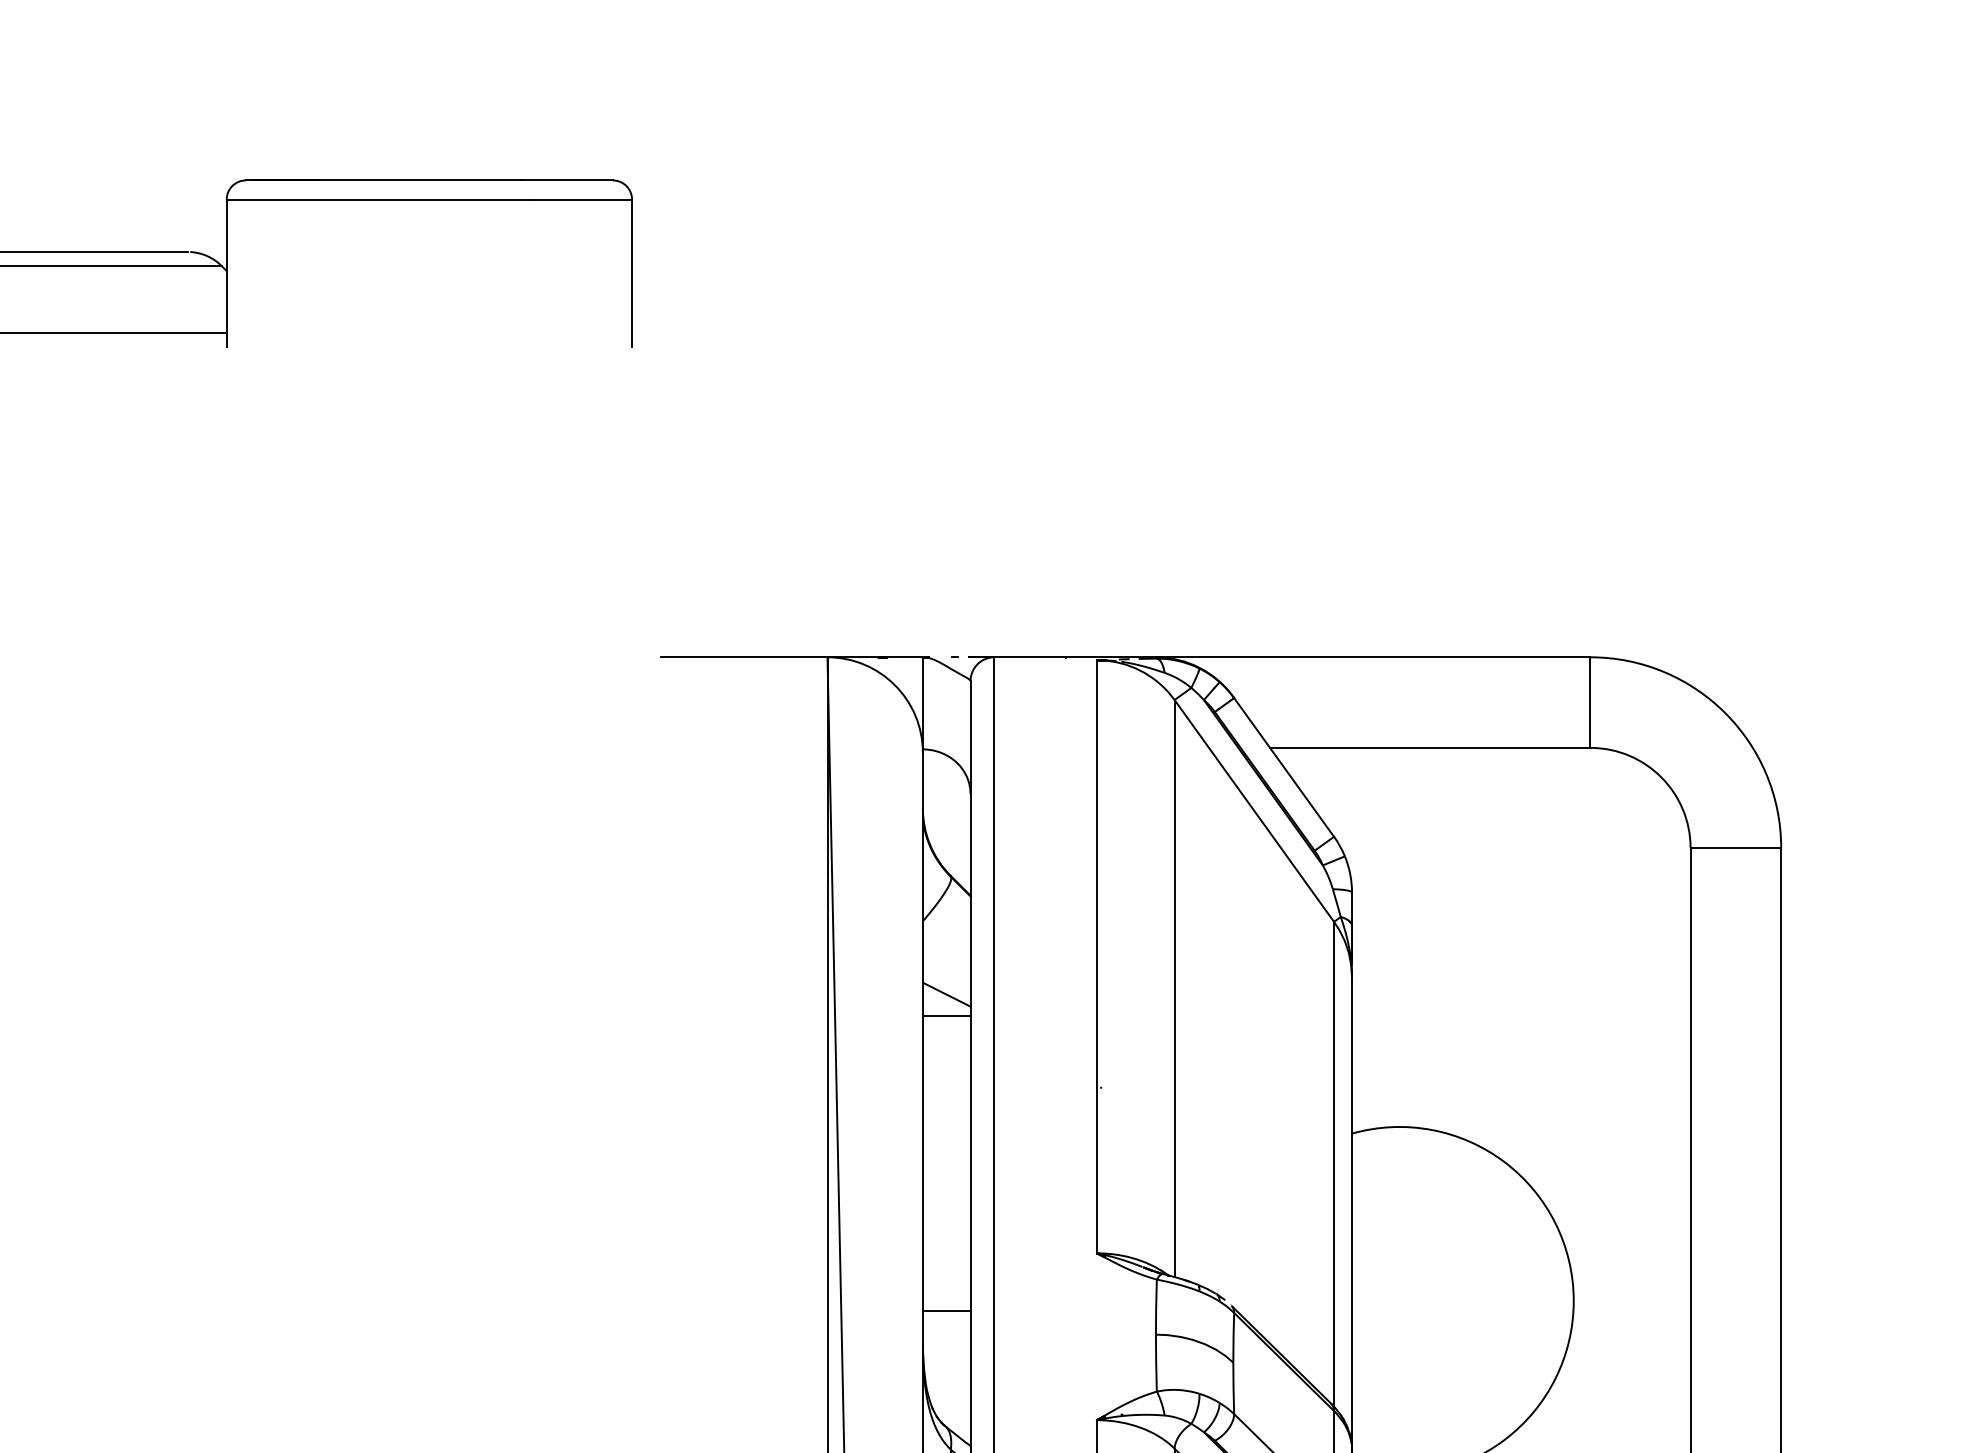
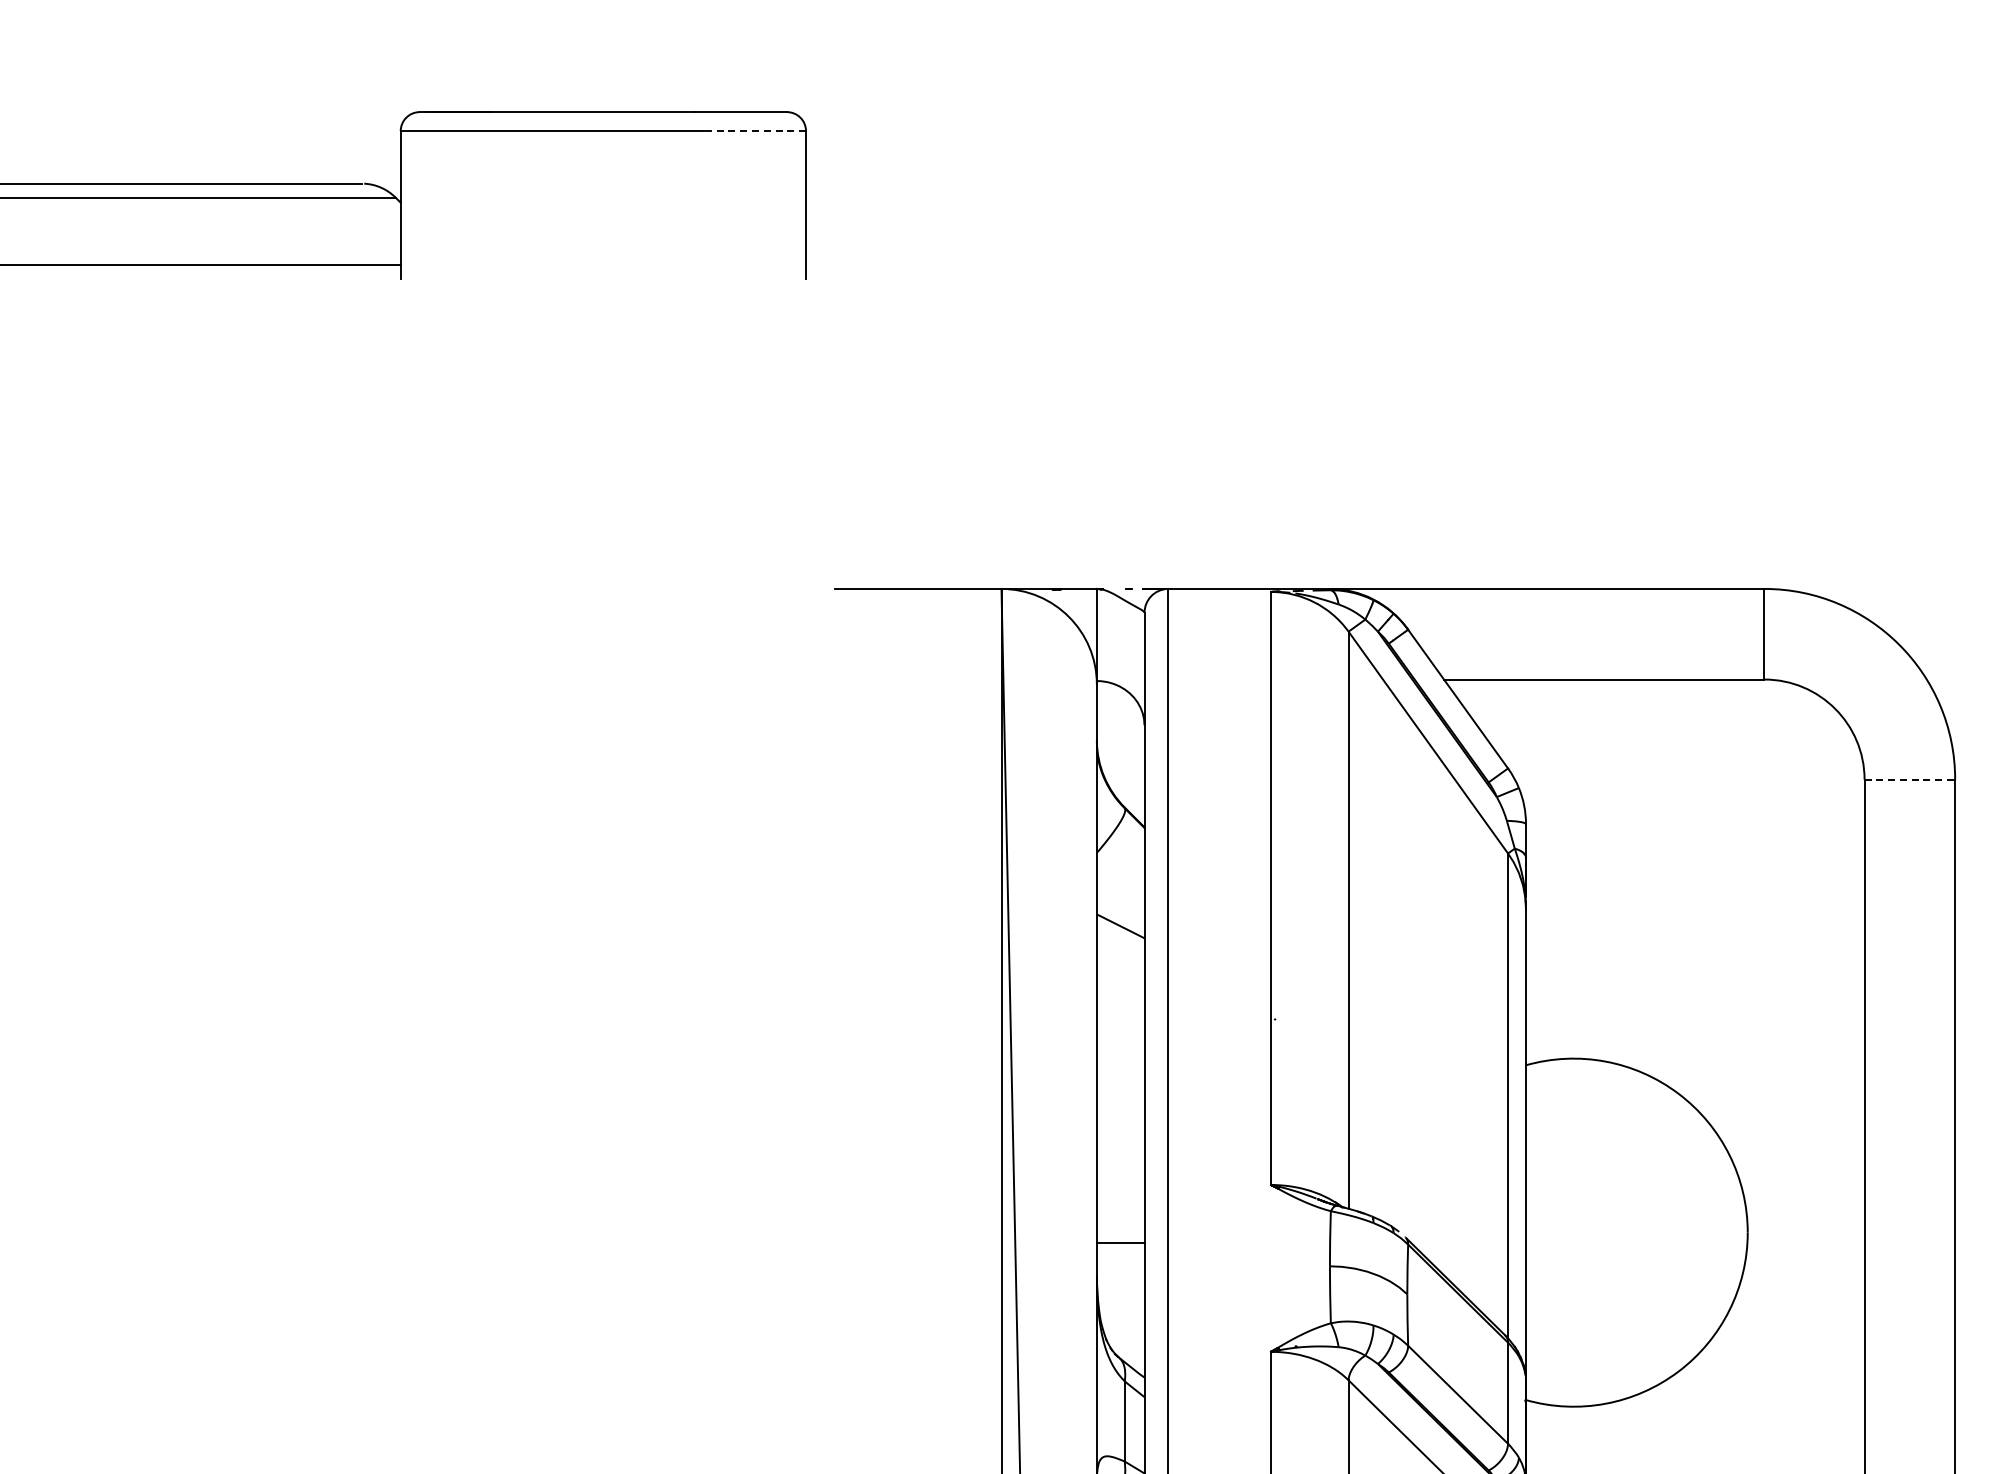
line: (581, 199) -> (755, 131), solid -> dashed
line: (1736, 847) -> (1910, 779), solid -> dashed
line: (946, 1015) -> (1120, 947), removed

